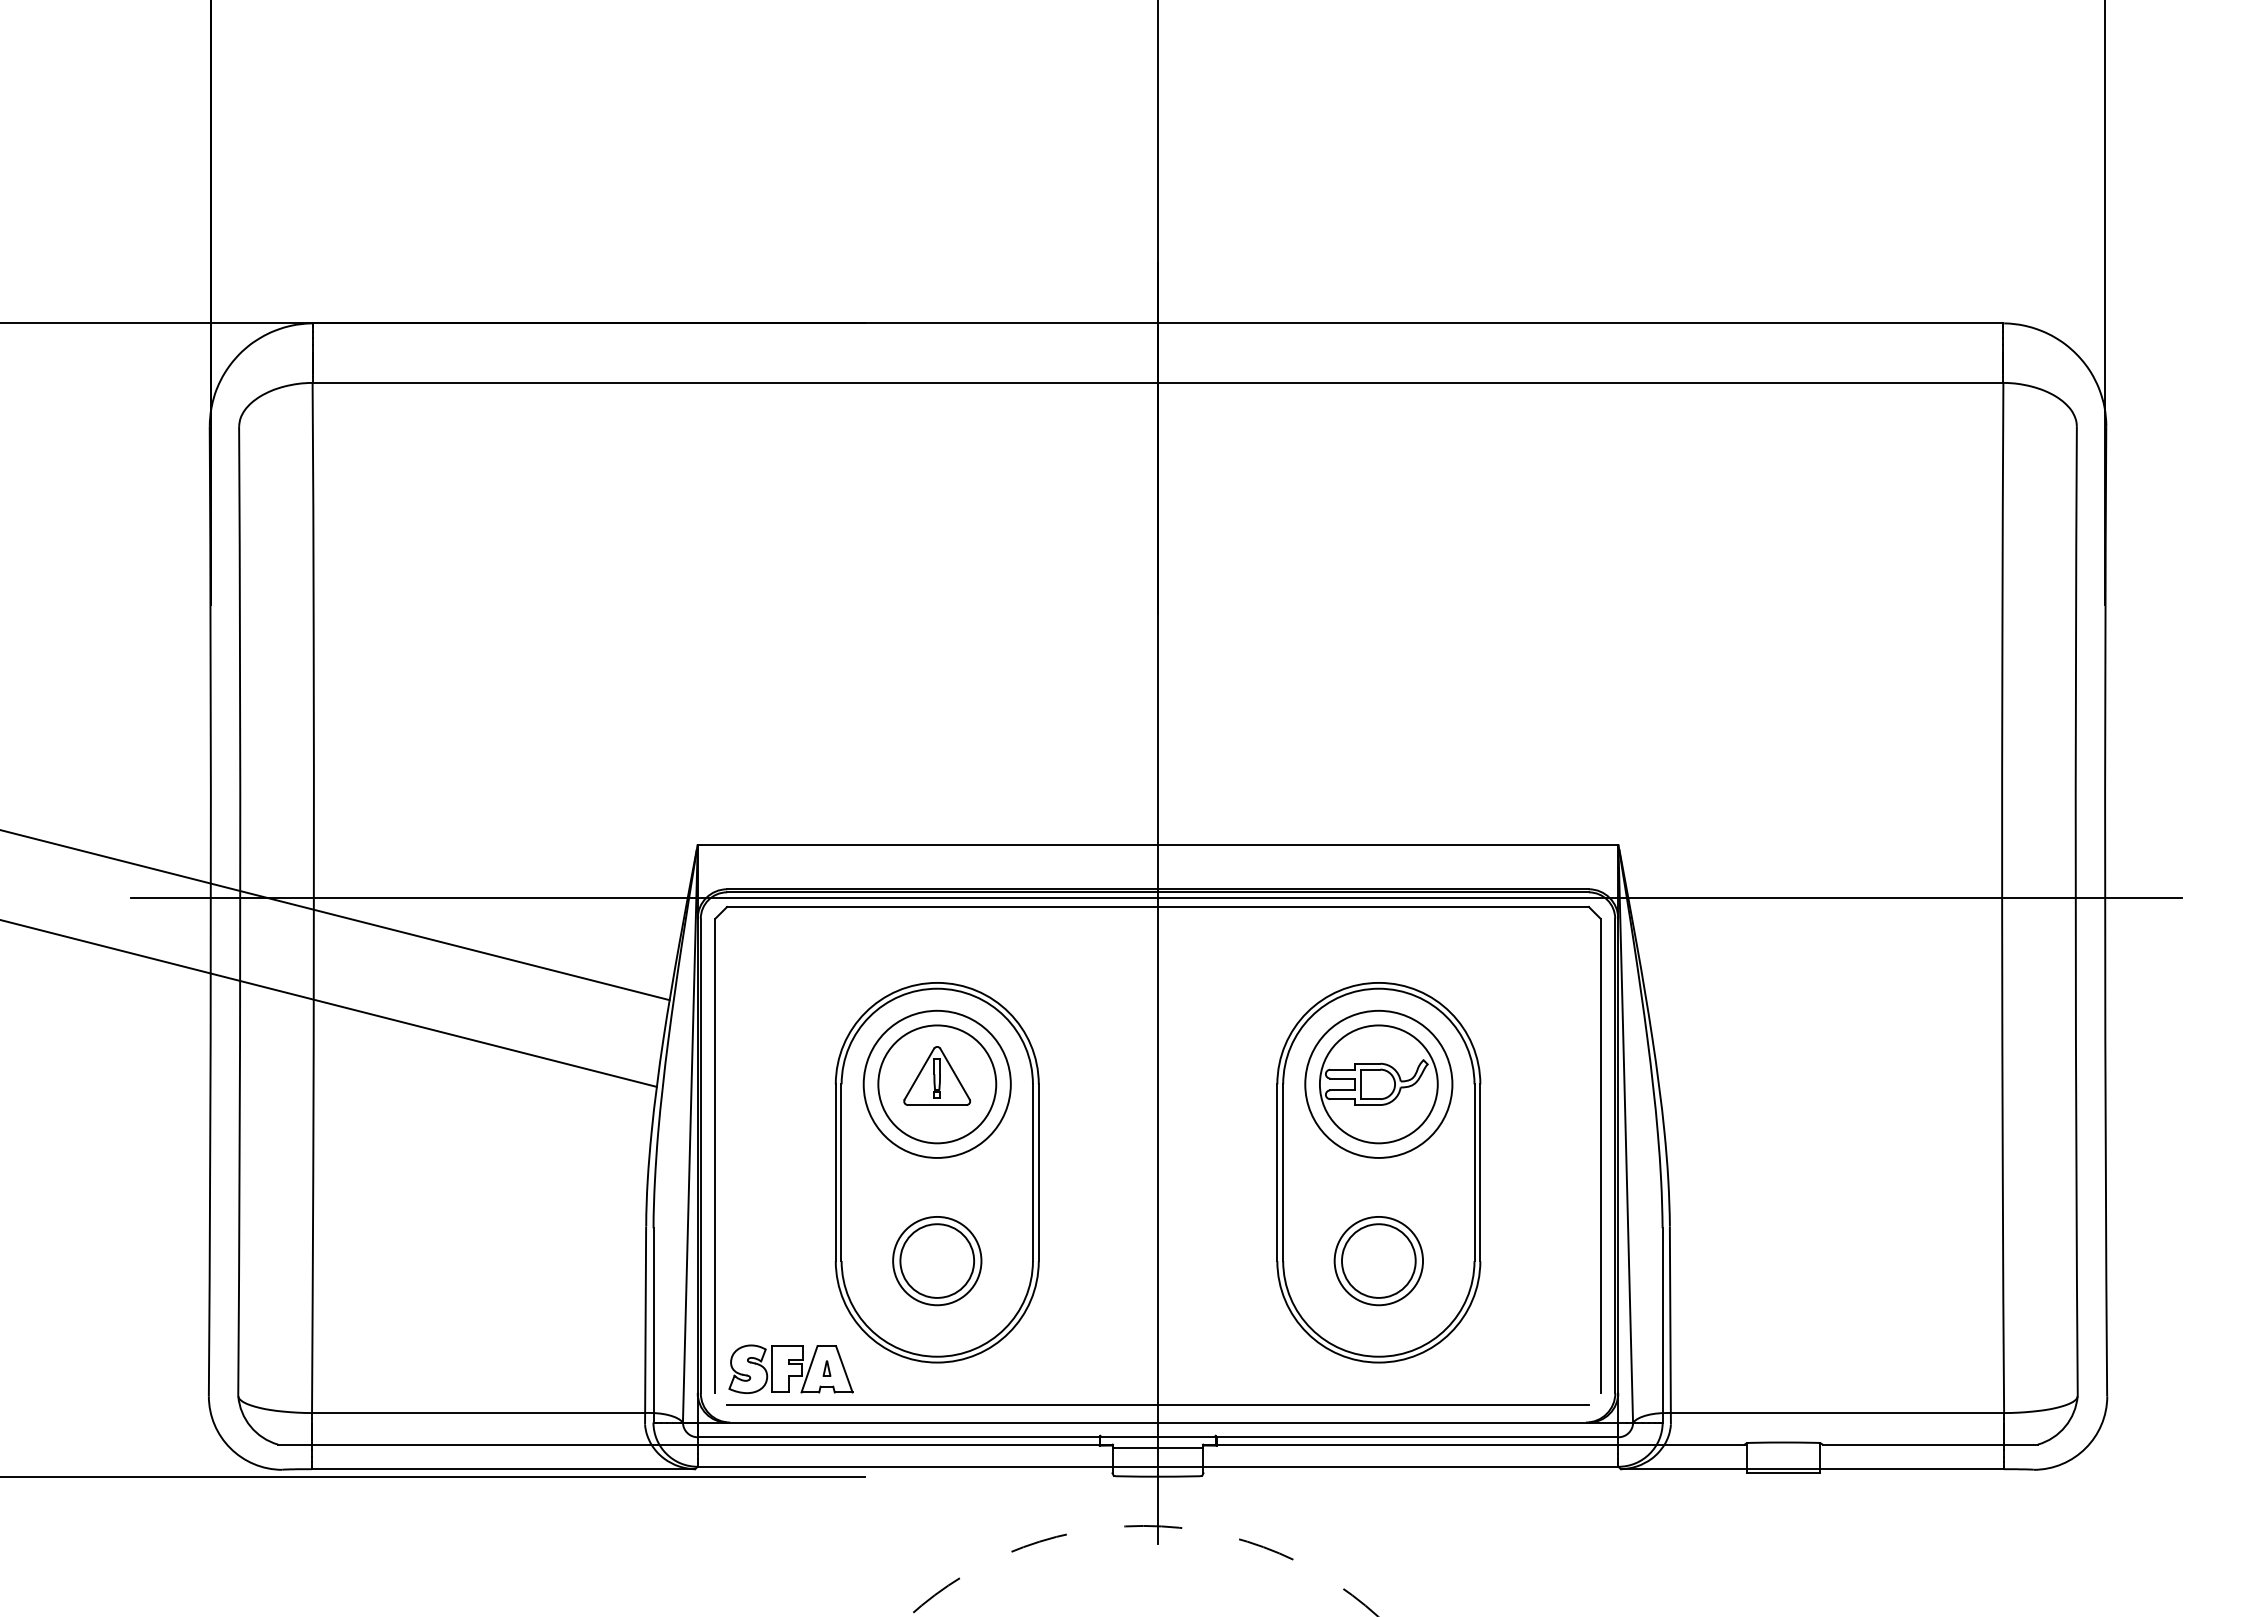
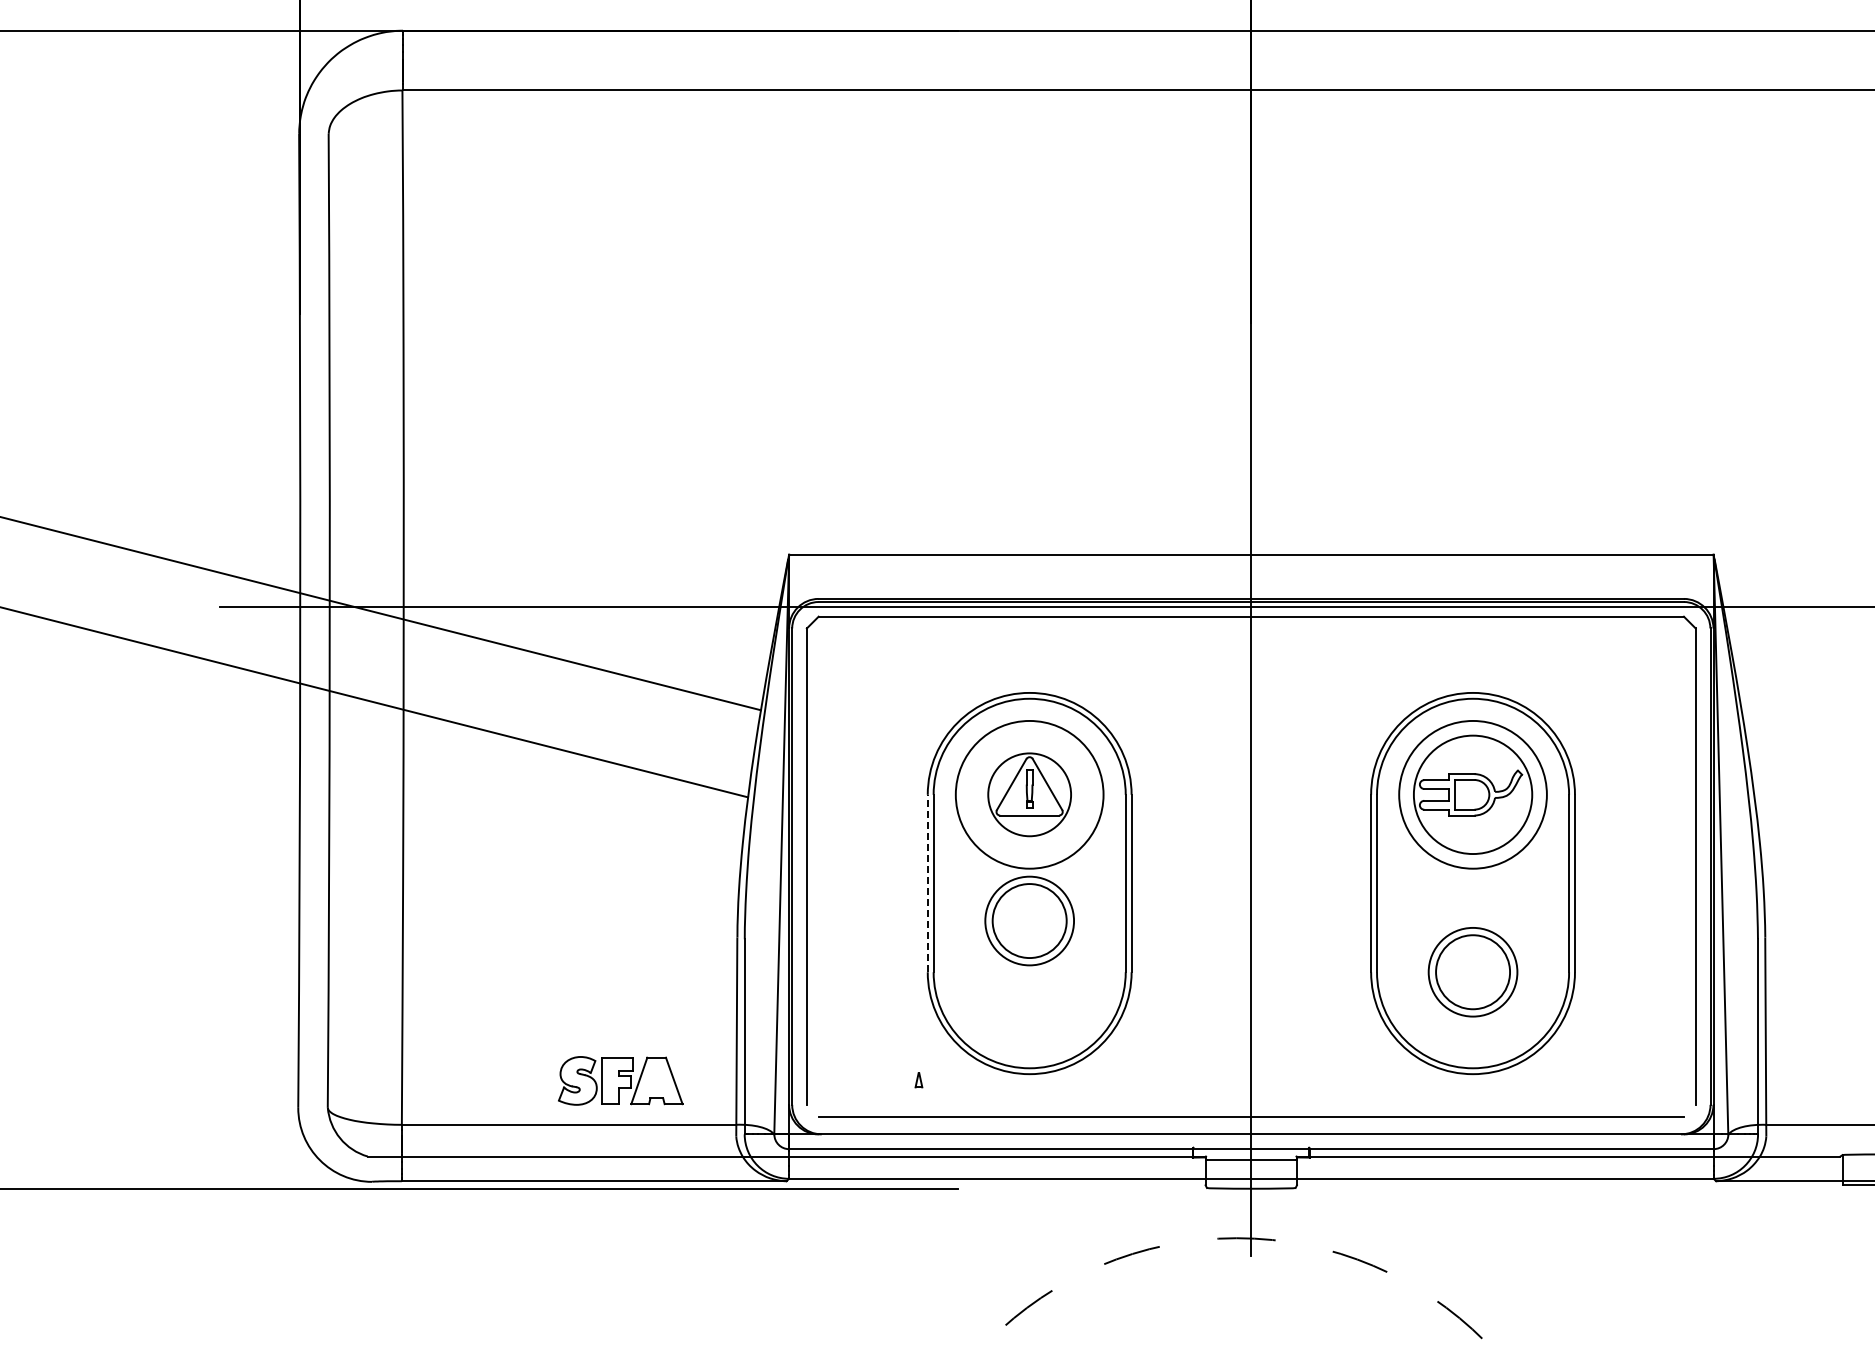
circle: (937, 1084) -> (1029, 794), size x0.7
line: (835, 1172) -> (927, 883), solid -> dashed
part: (937, 1261) -> (1029, 921), moved
part: (790, 1368) -> (620, 1080), moved

